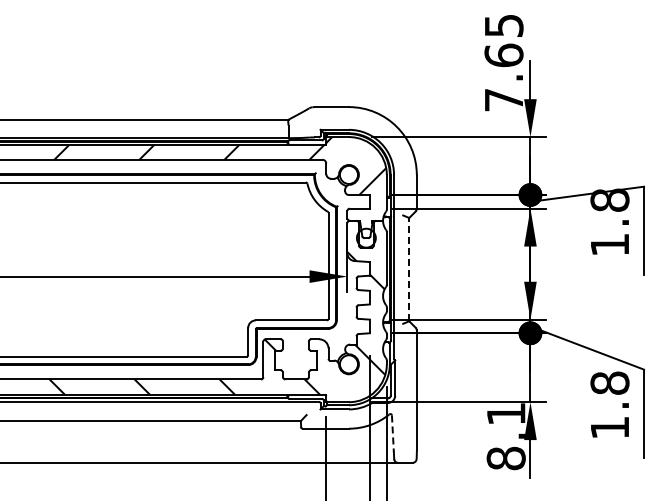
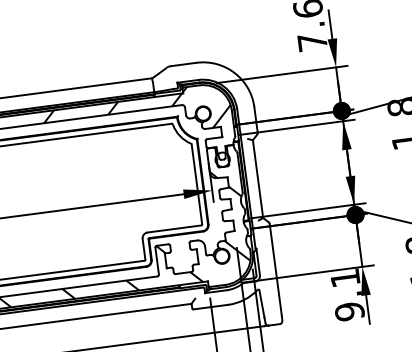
line: (409, 269) -> (258, 179), dashed -> solid
line: (392, 434) -> (261, 304), dashed -> solid
text: (505, 458) -> (349, 311), 8.1 -> 9.1

